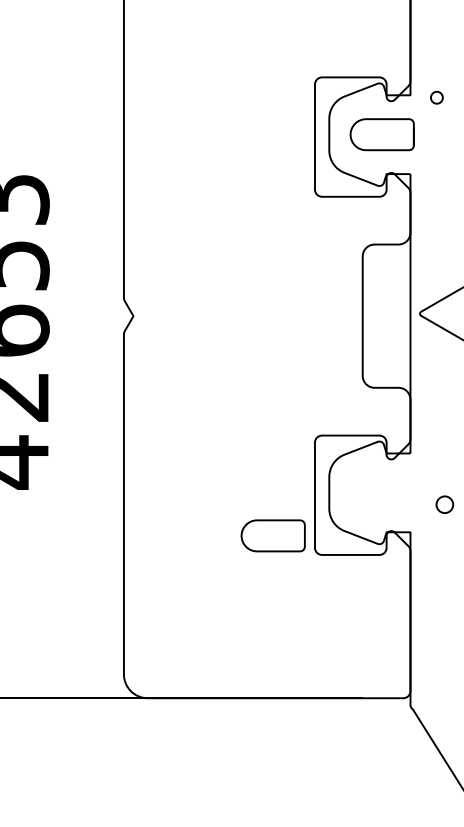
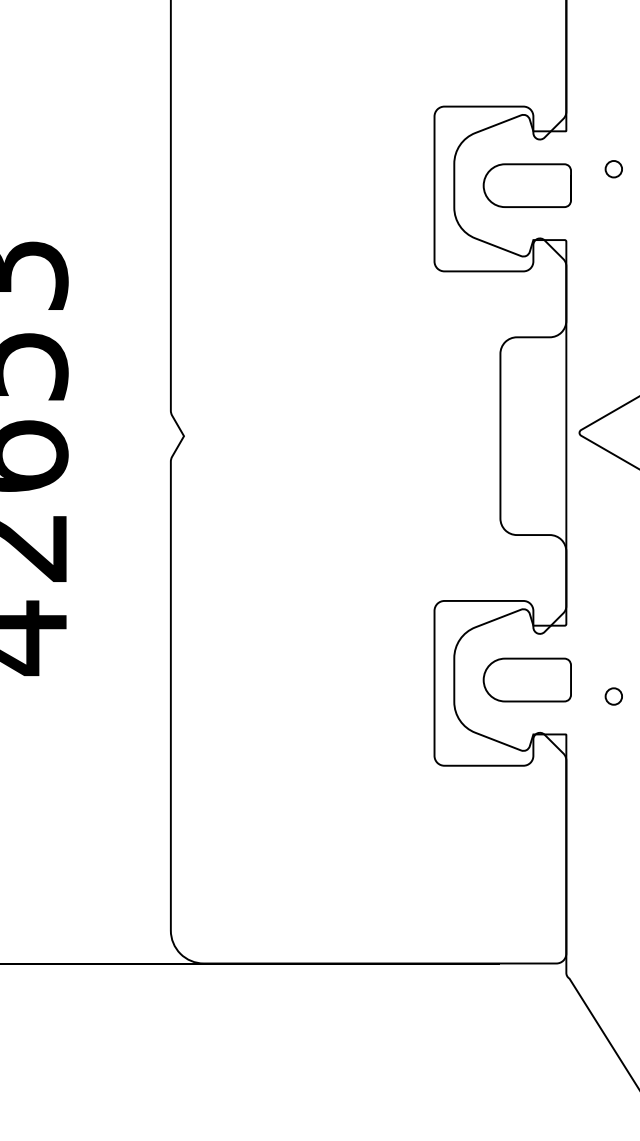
circle: (436, 97) -> (613, 168), moved
circle: (444, 504) -> (613, 696), size x0.71
part: (272, 535) -> (526, 679), moved

